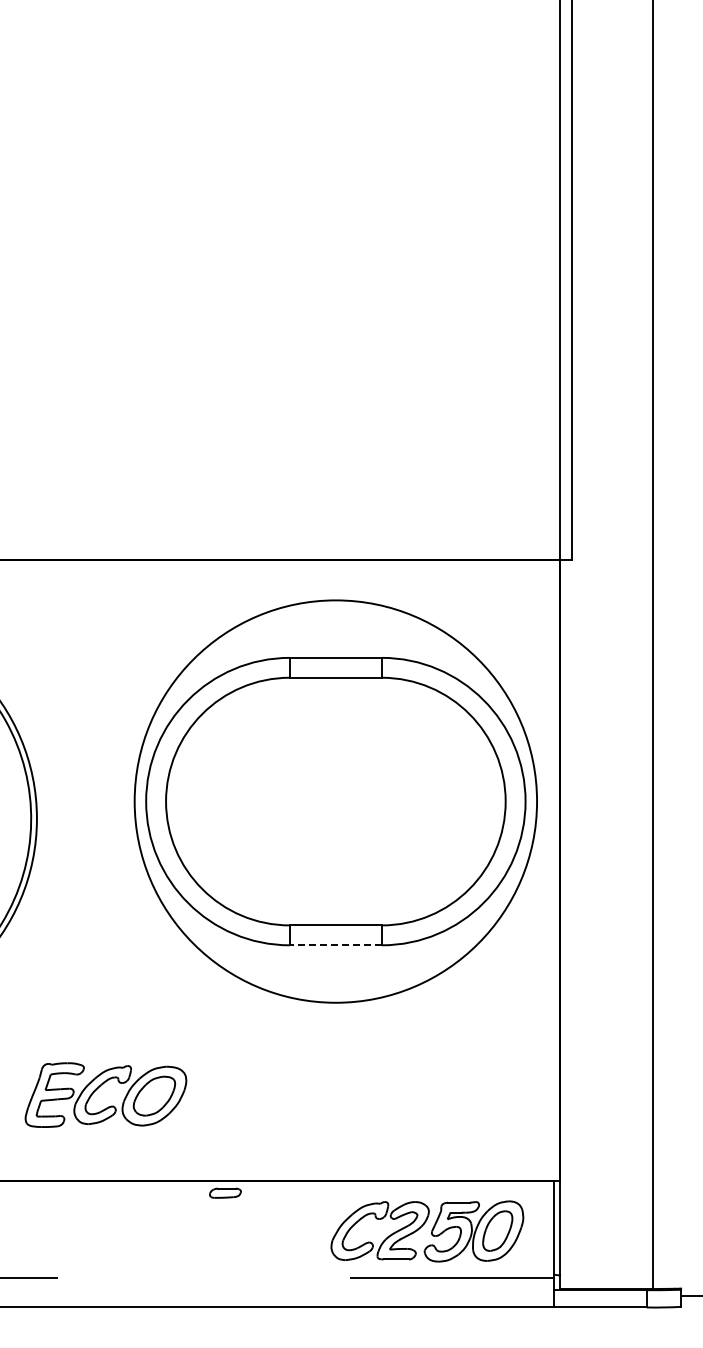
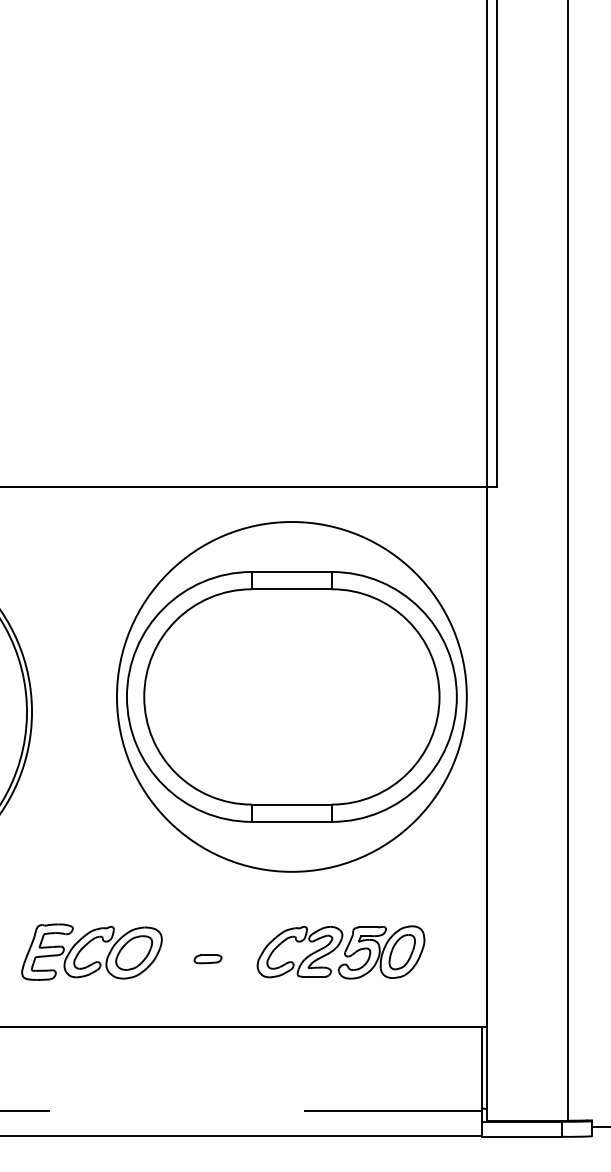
line: (335, 945) -> (291, 822), dashed -> solid
part: (225, 1192) -> (208, 958), moved
part: (427, 1231) -> (341, 952), moved

